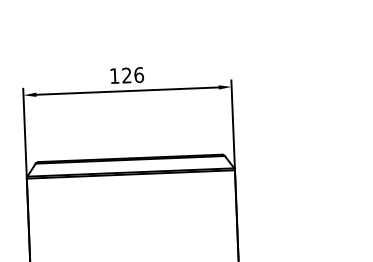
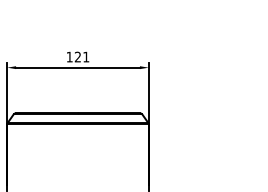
text: (139, 74) -> (86, 56), 126 -> 121

